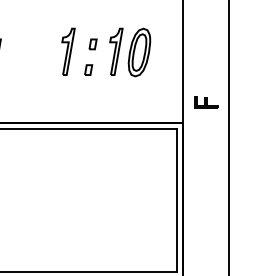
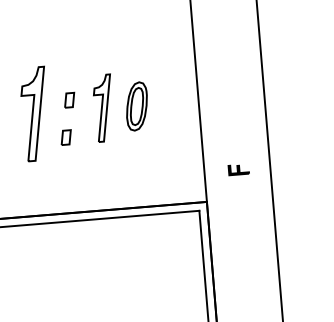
part: (68, 51) -> (35, 113), size x1.4
part: (139, 52) -> (137, 106), size x0.7
part: (206, 102) -> (238, 170), size x0.6

